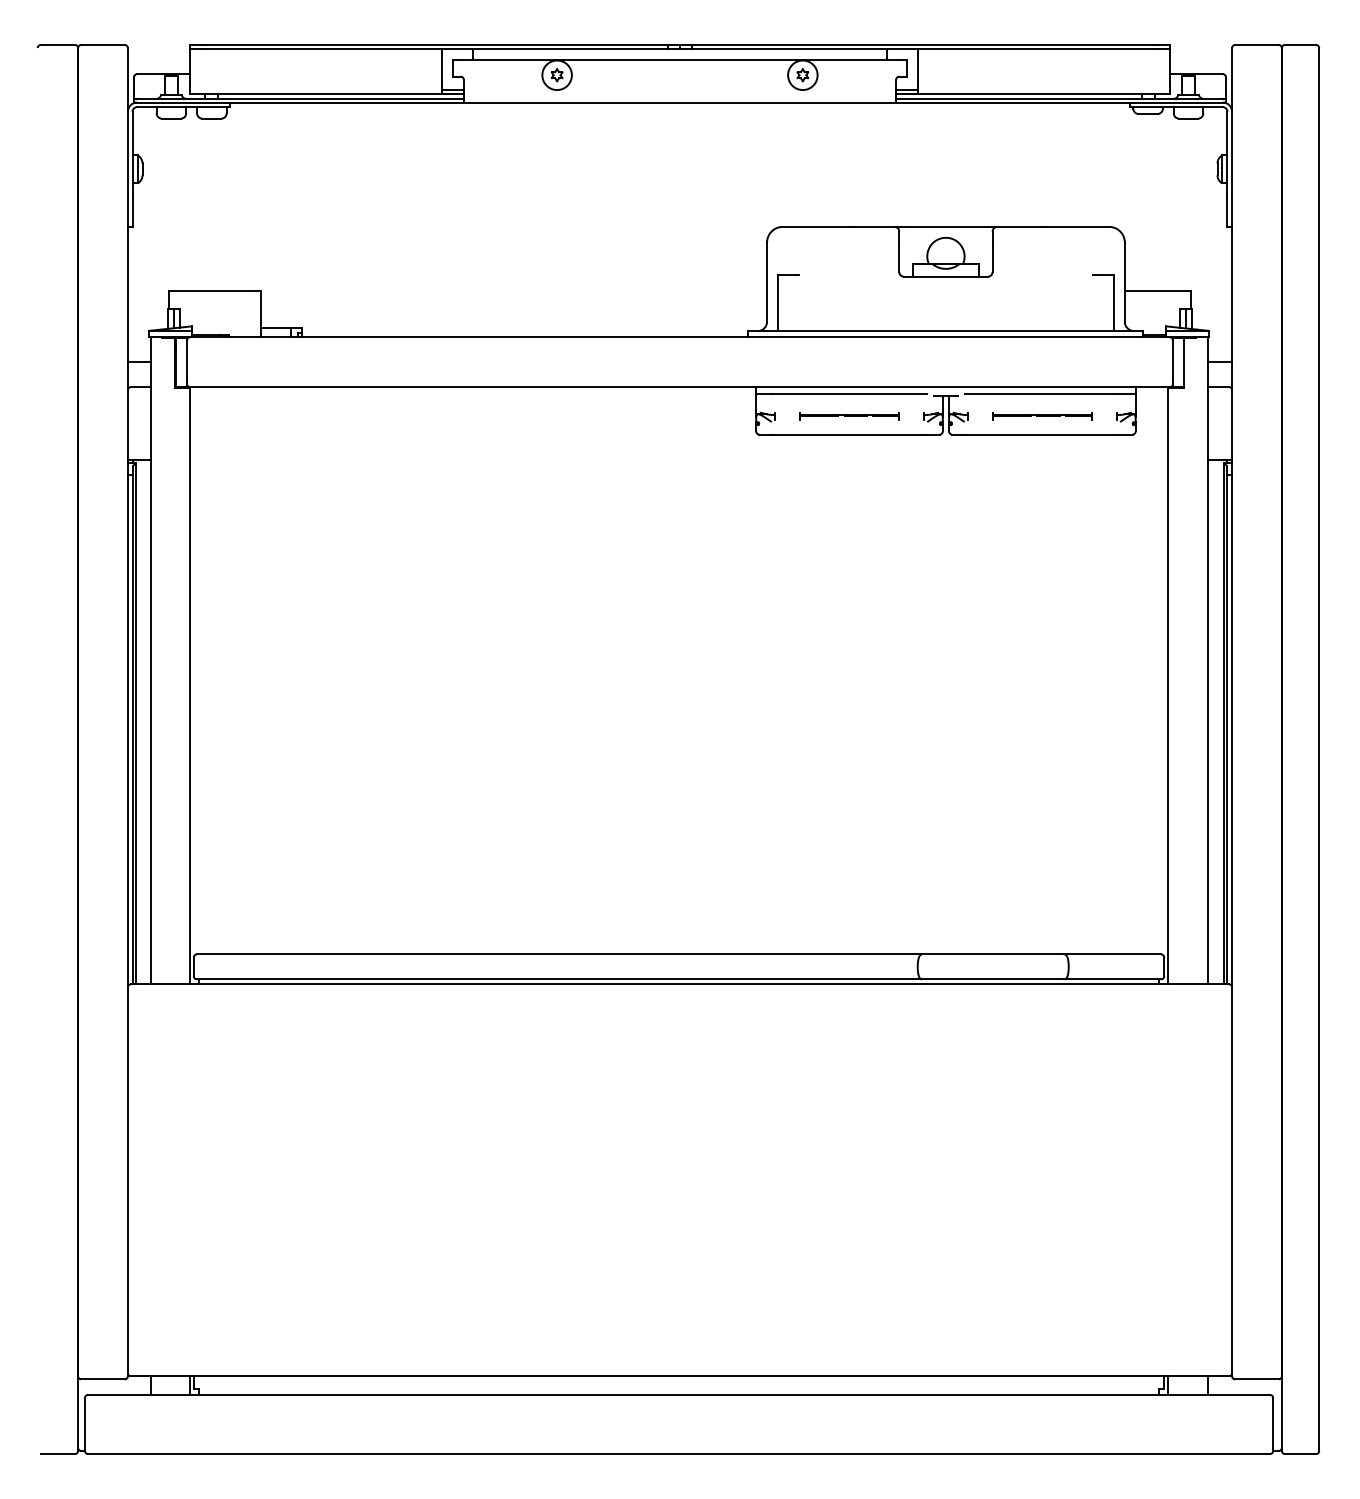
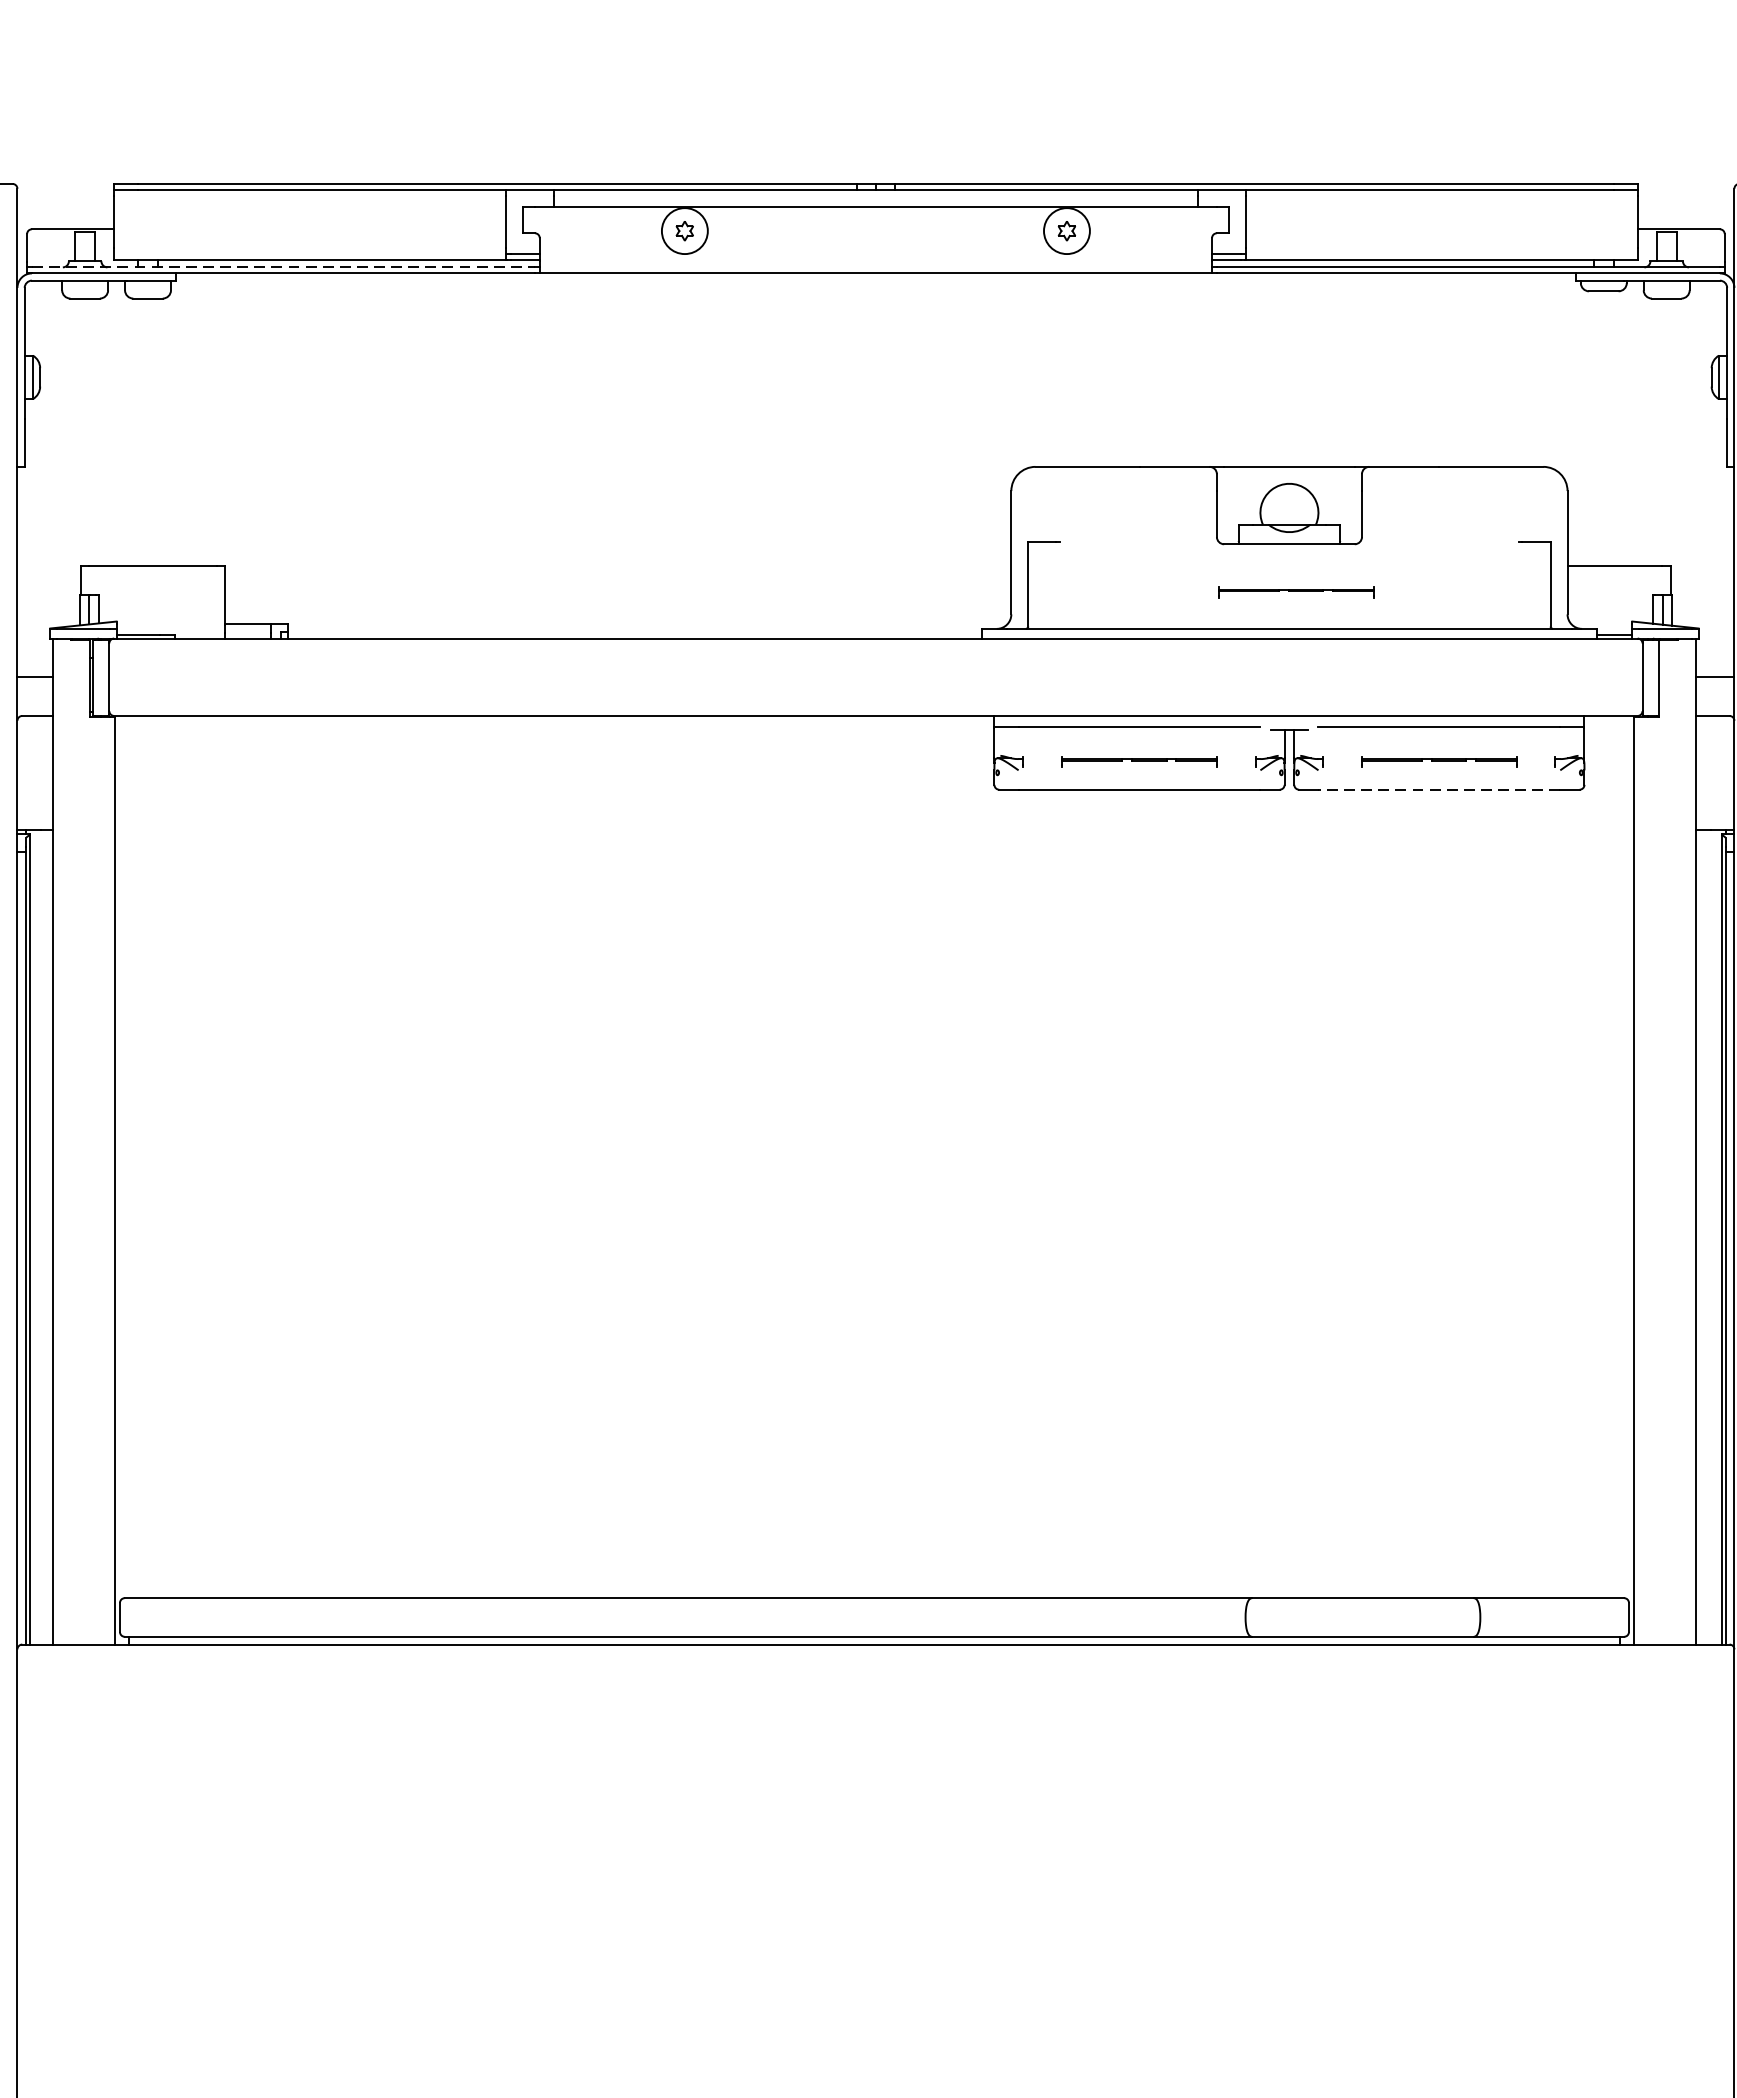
line: (298, 98) -> (282, 267), solid -> dashed
part: (950, 307) -> (1296, 592), added
line: (1042, 434) -> (1439, 789), solid -> dashed

